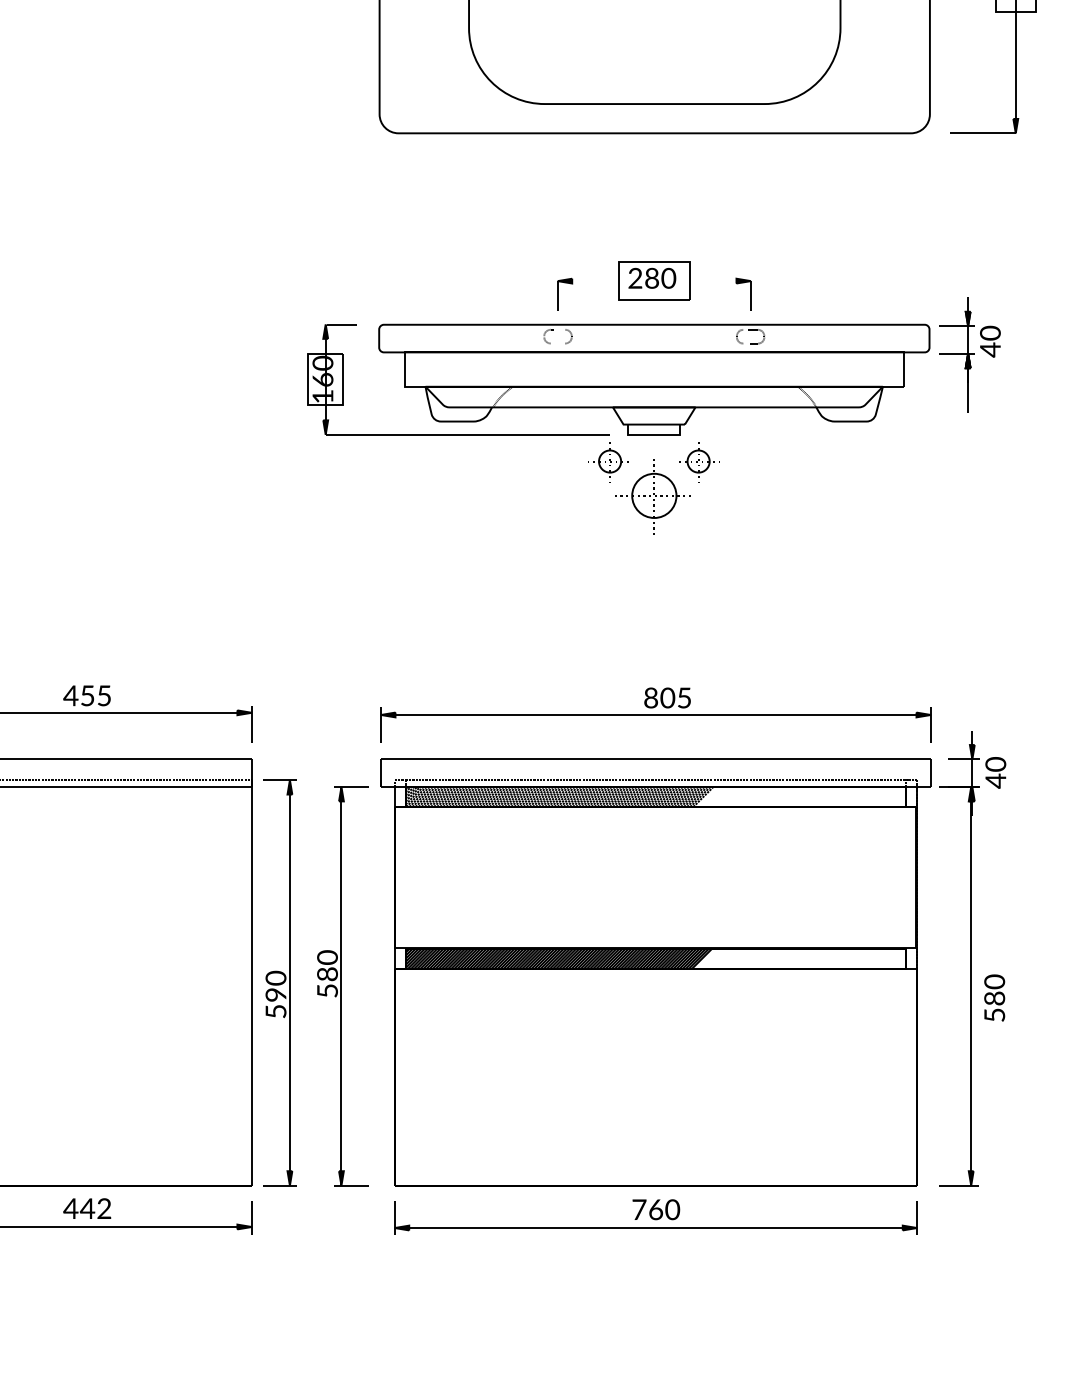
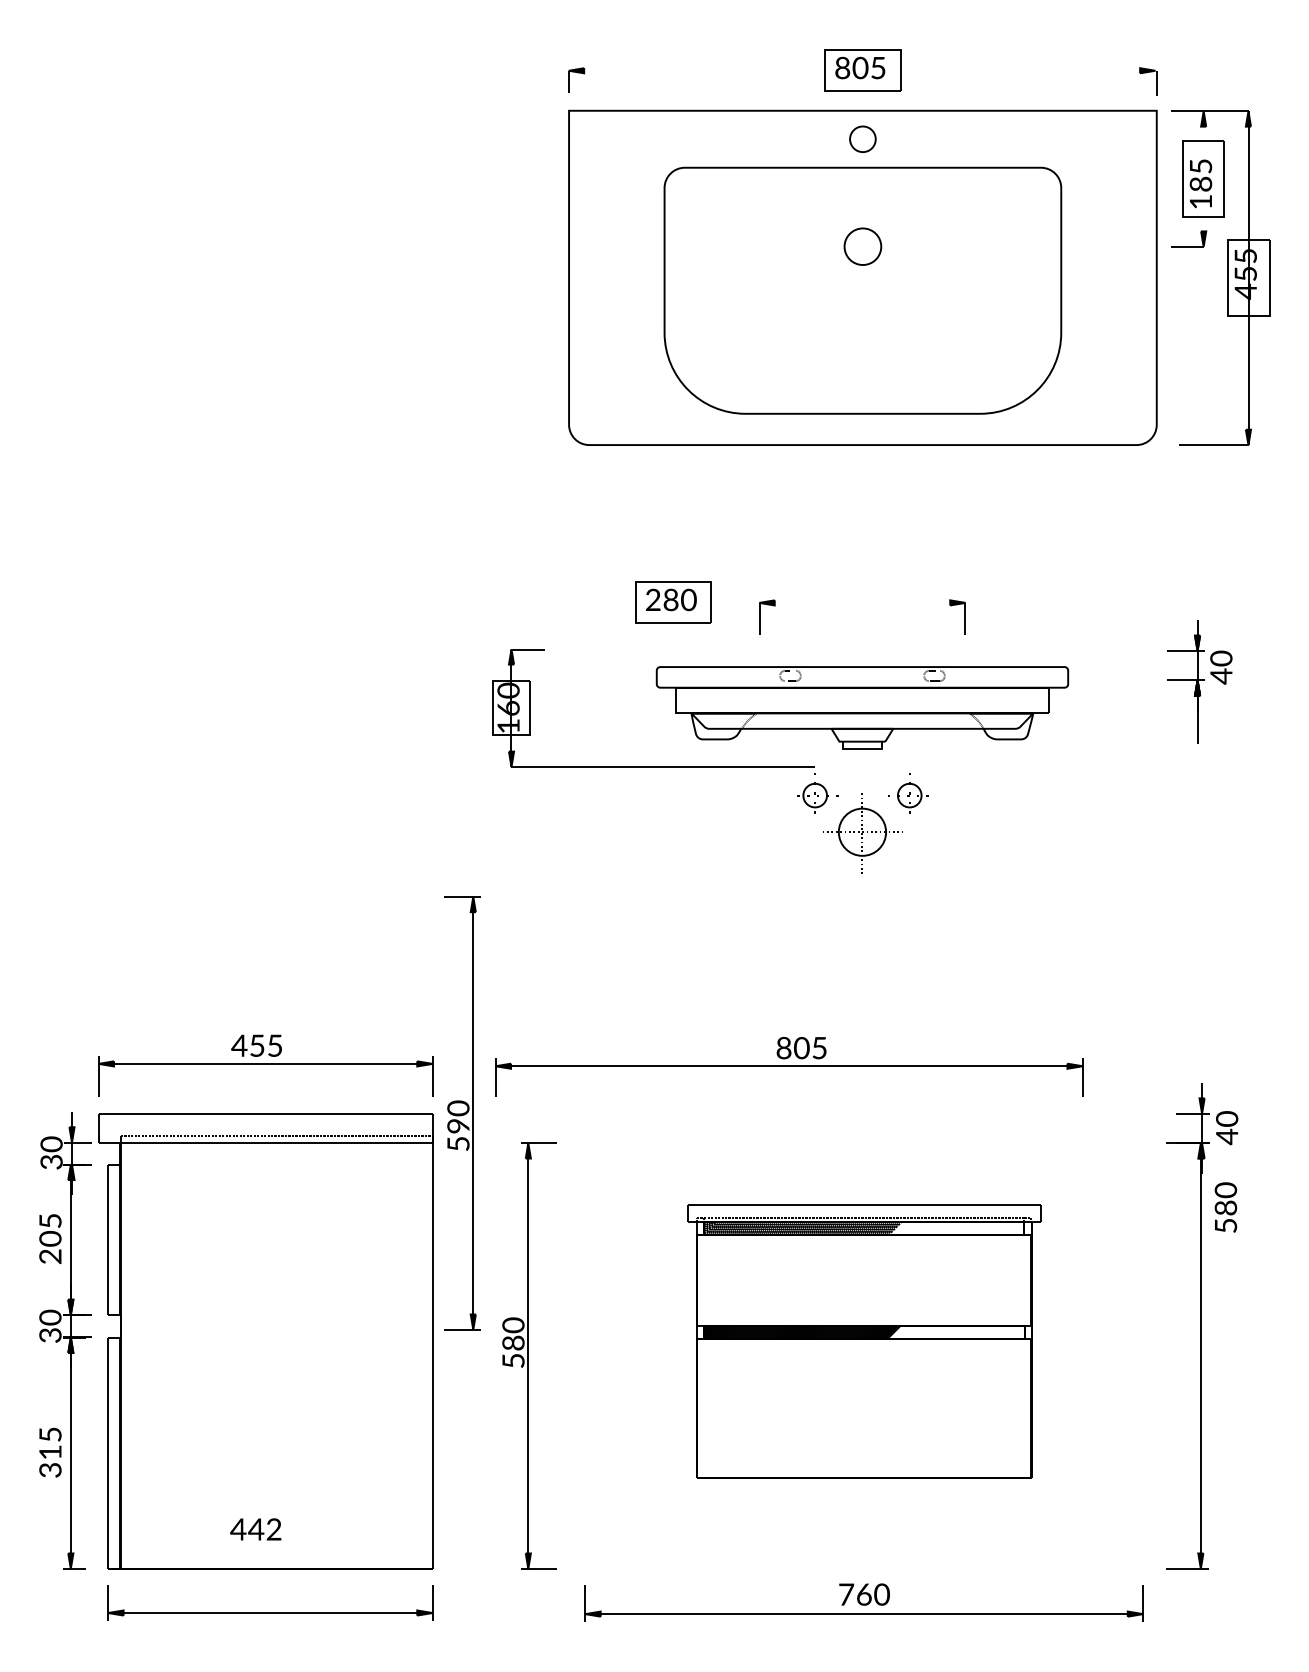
part: (654, 280) -> (673, 602), moved
part: (654, 379) -> (862, 707), size x0.7
part: (656, 715) -> (789, 1066), moved
part: (656, 972) -> (864, 1341), size x0.6
part: (279, 983) -> (462, 1113), moved
text: (994, 998) -> (1225, 1207), moved
text: (86, 1208) -> (255, 1529), moved

